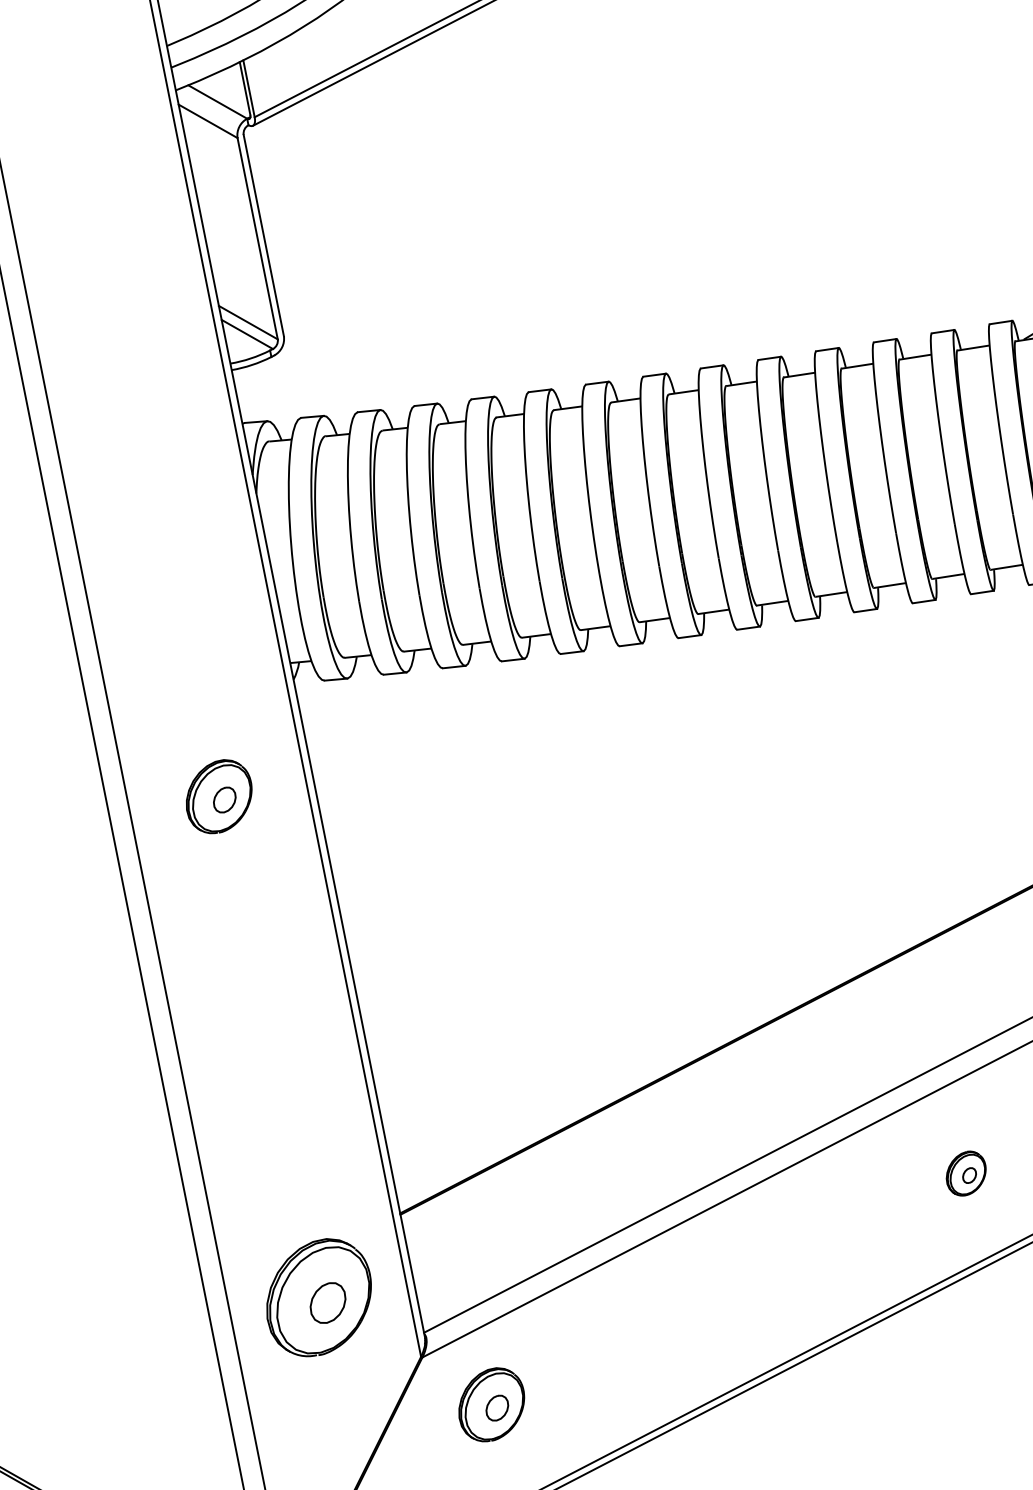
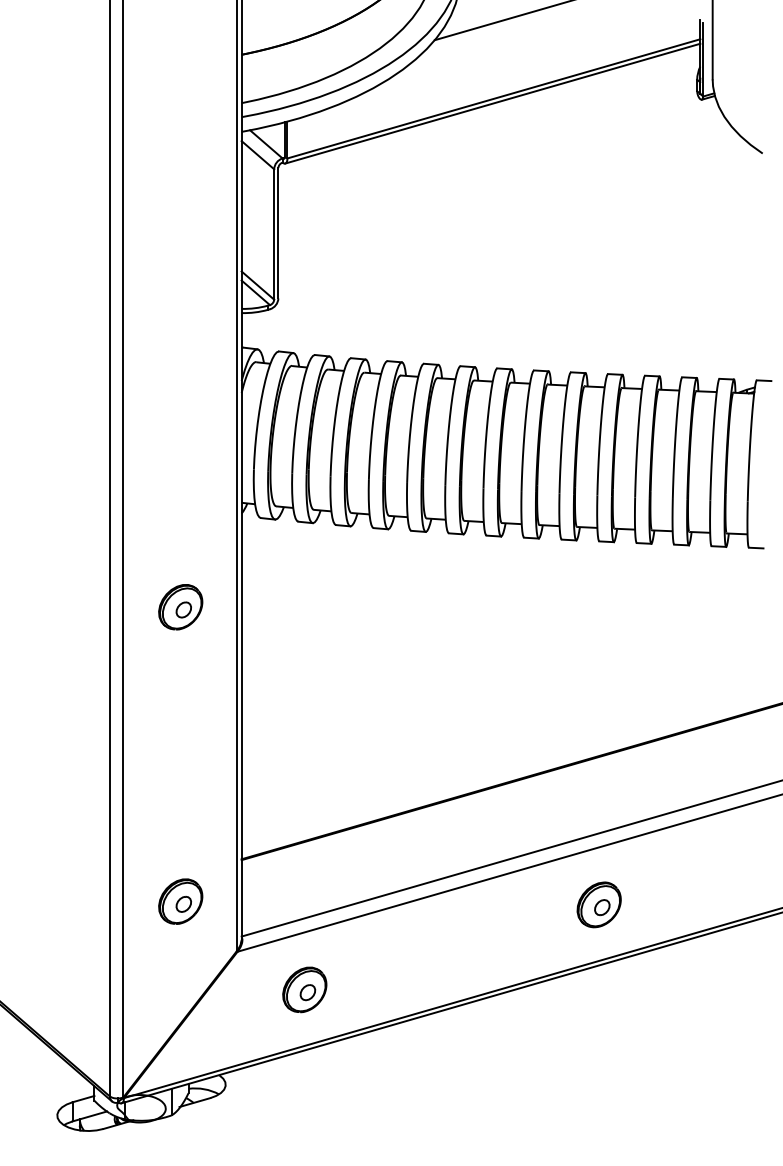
part: (218, 797) -> (180, 607), moved
part: (965, 1173) -> (598, 904), size x1.67
part: (318, 1297) -> (180, 901), size x0.62
part: (491, 1404) -> (304, 989), moved

